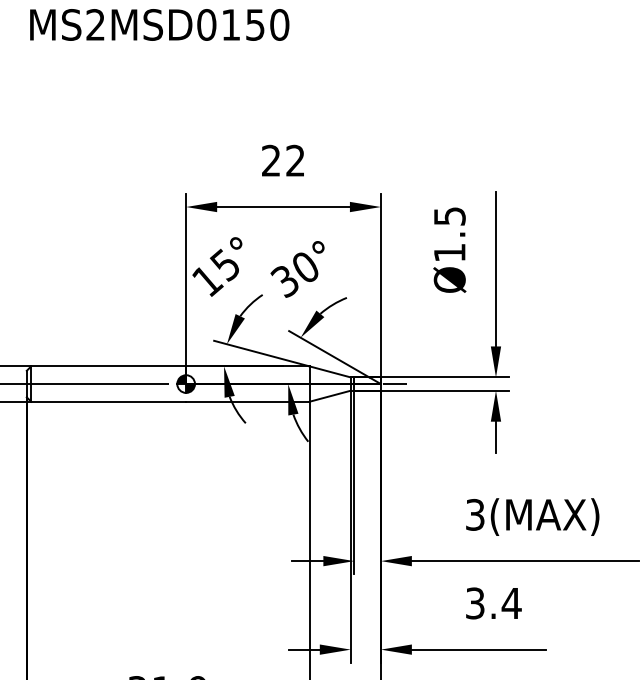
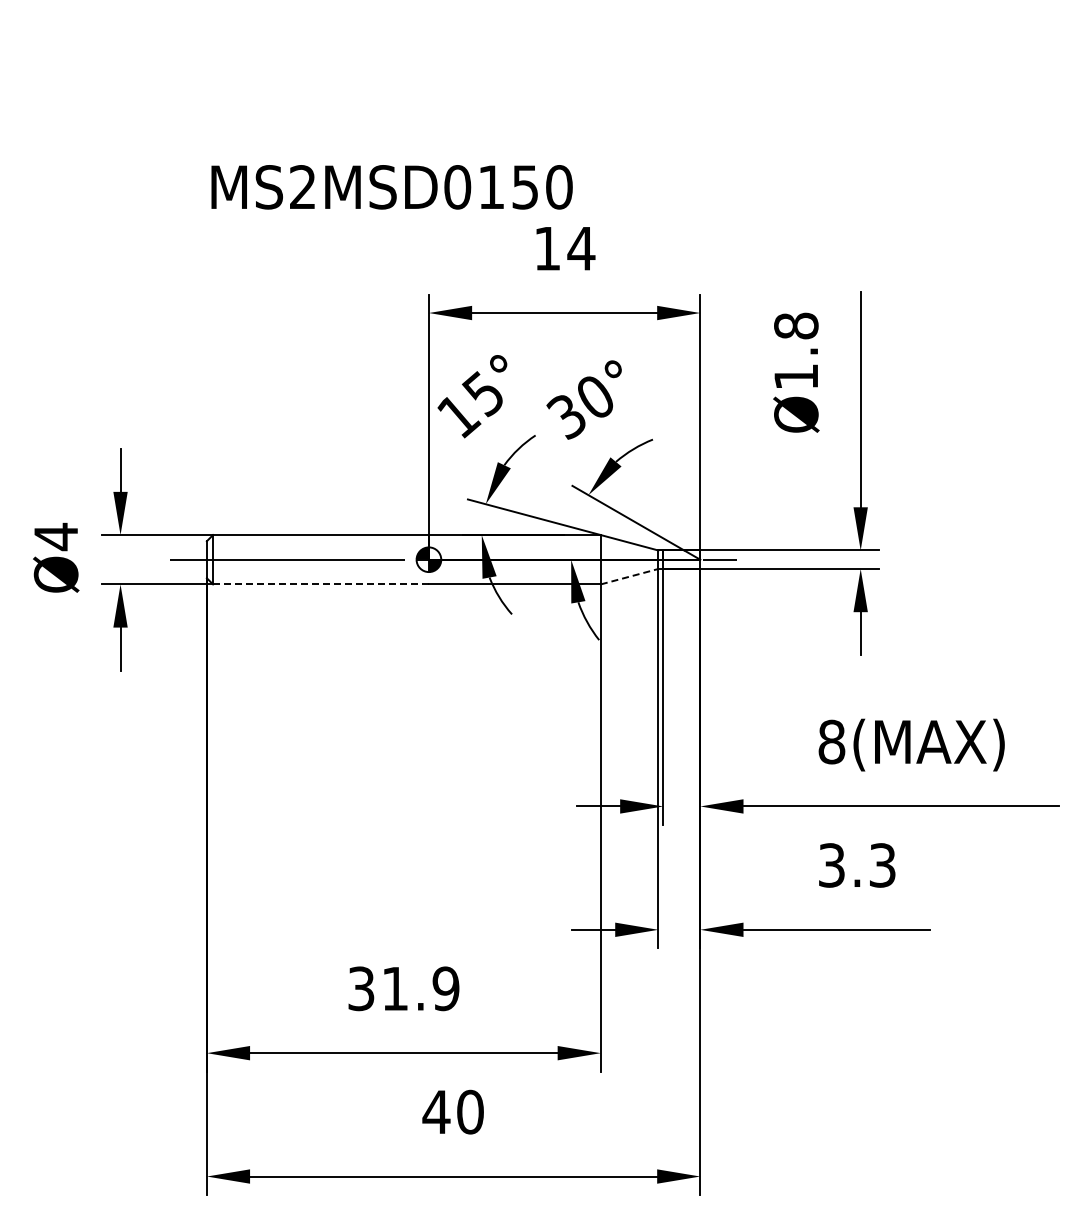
text: (159, 25) -> (391, 187), moved
text: (283, 160) -> (564, 248), 22 -> 14
text: (449, 215) -> (796, 325), Ø1.5 -> Ø1.8
line: (330, 396) -> (629, 576), solid -> dashed
line: (109, 401) -> (321, 584), solid -> dashed
text: (475, 514) -> (831, 741), 3(MAX) -> 8(MAX)
text: (511, 603) -> (882, 865), 3.4 -> 3.3

